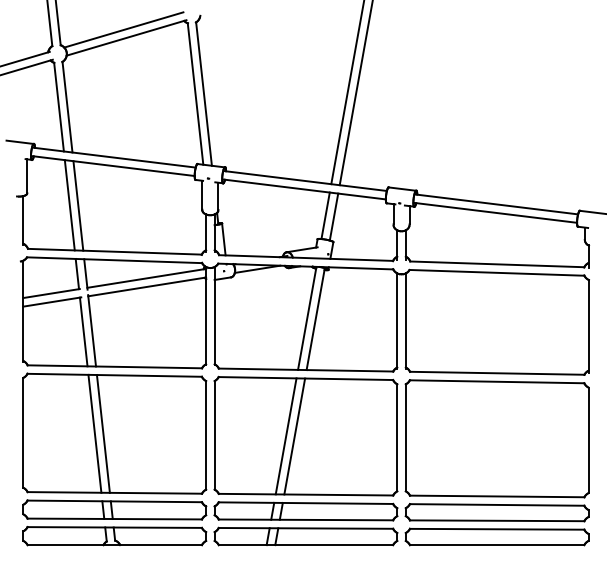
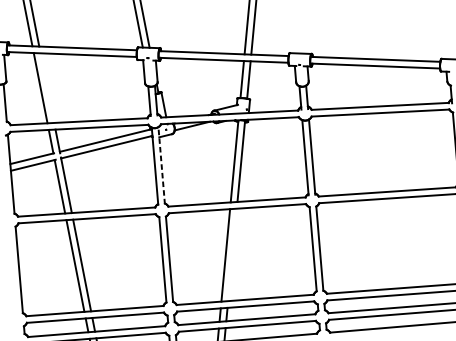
line: (78, 205) -> (47, 87), removed
line: (214, 315) -> (161, 165), solid -> dashed
line: (294, 436) -> (232, 254), removed

